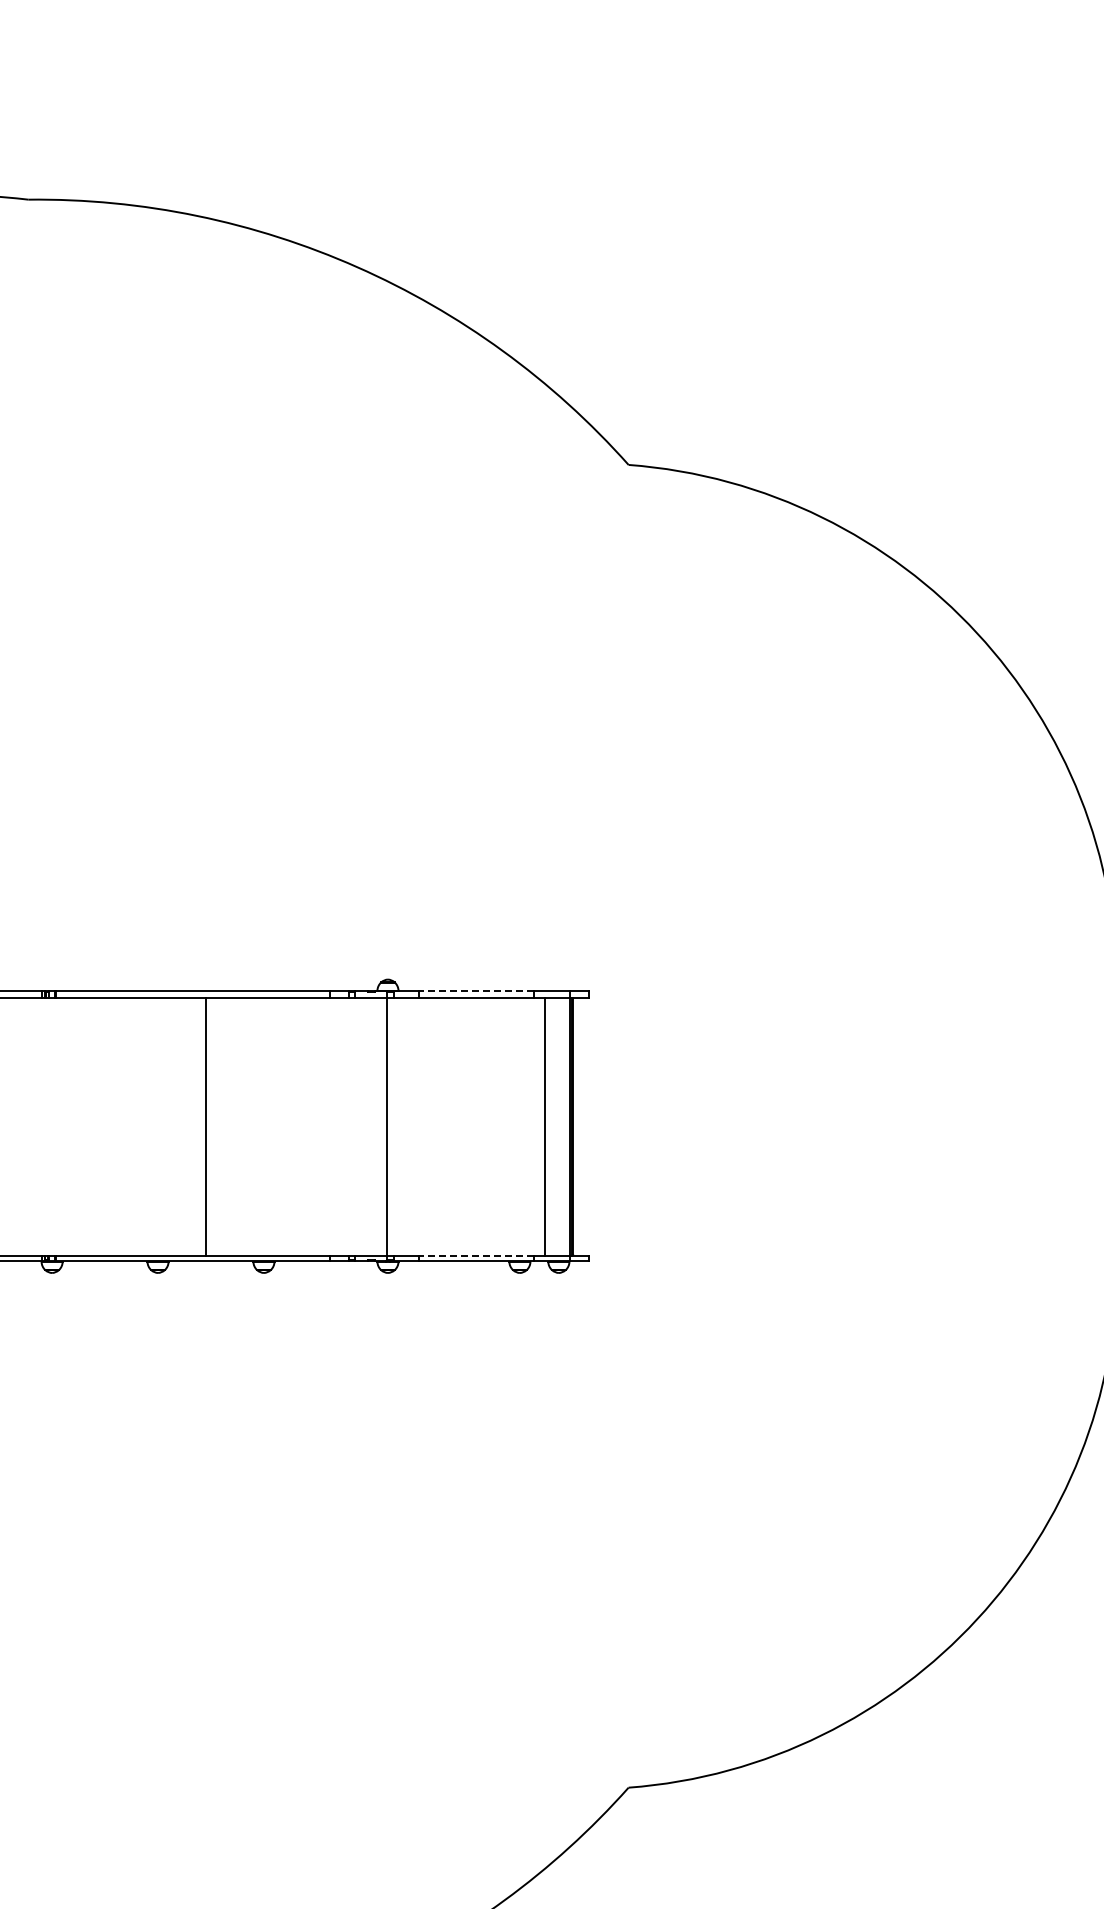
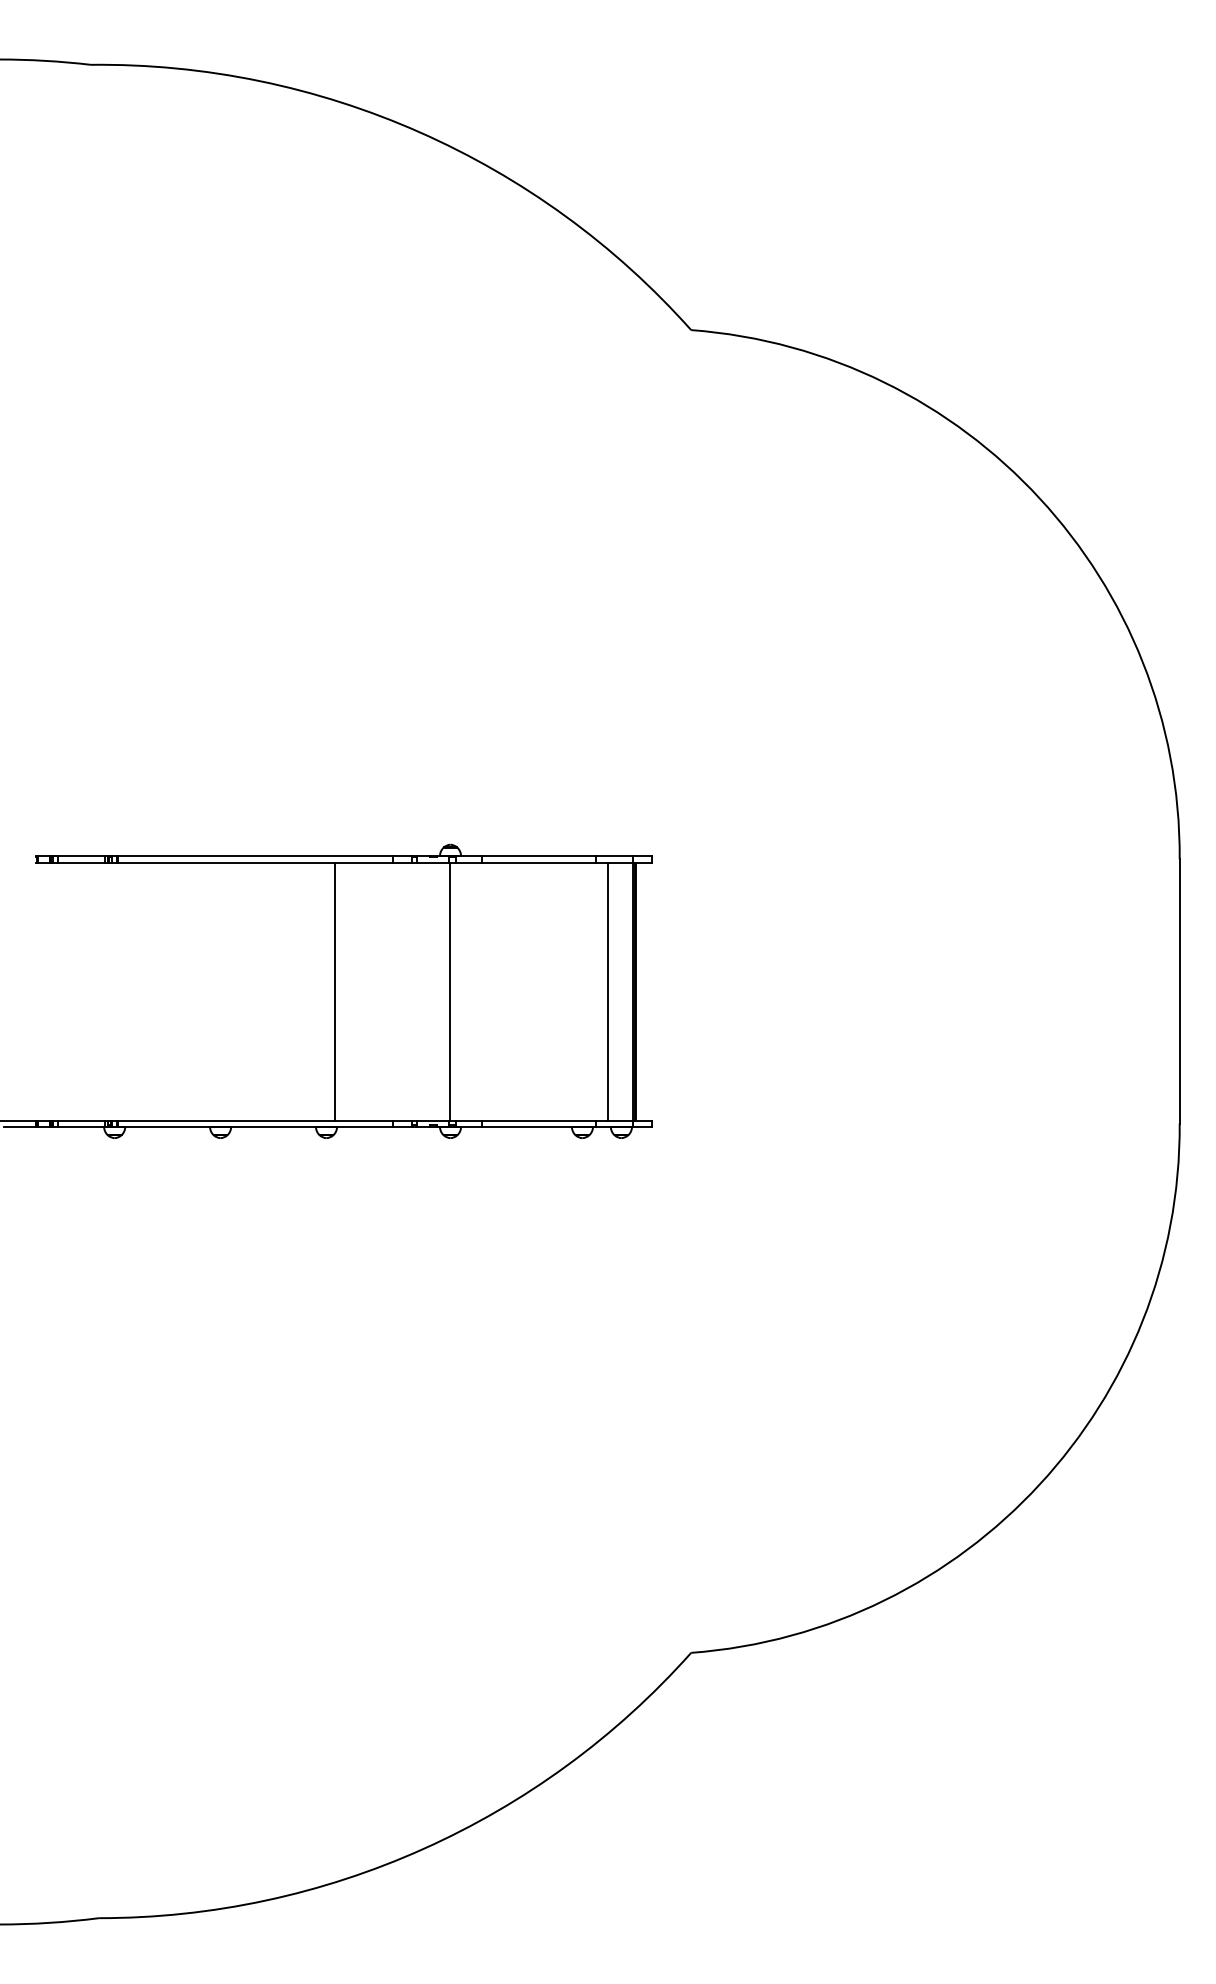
line: (475, 991) -> (538, 856), dashed -> solid
line: (205, 1126) -> (334, 991), moved
line: (475, 1256) -> (538, 1121), dashed -> solid

